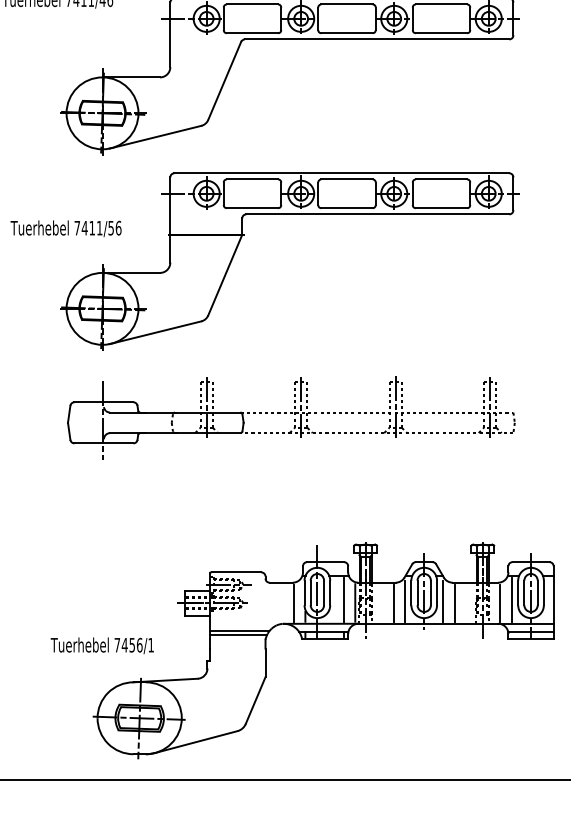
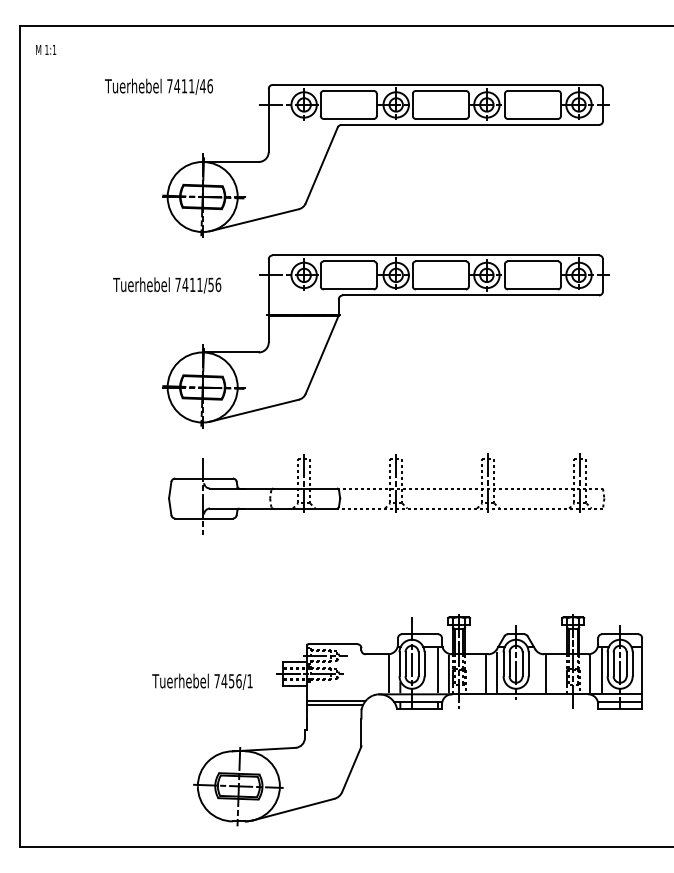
text: (66, 228) -> (167, 285), moved
line: (443, 601) -> (534, 672), removed
text: (102, 645) -> (202, 681), moved

